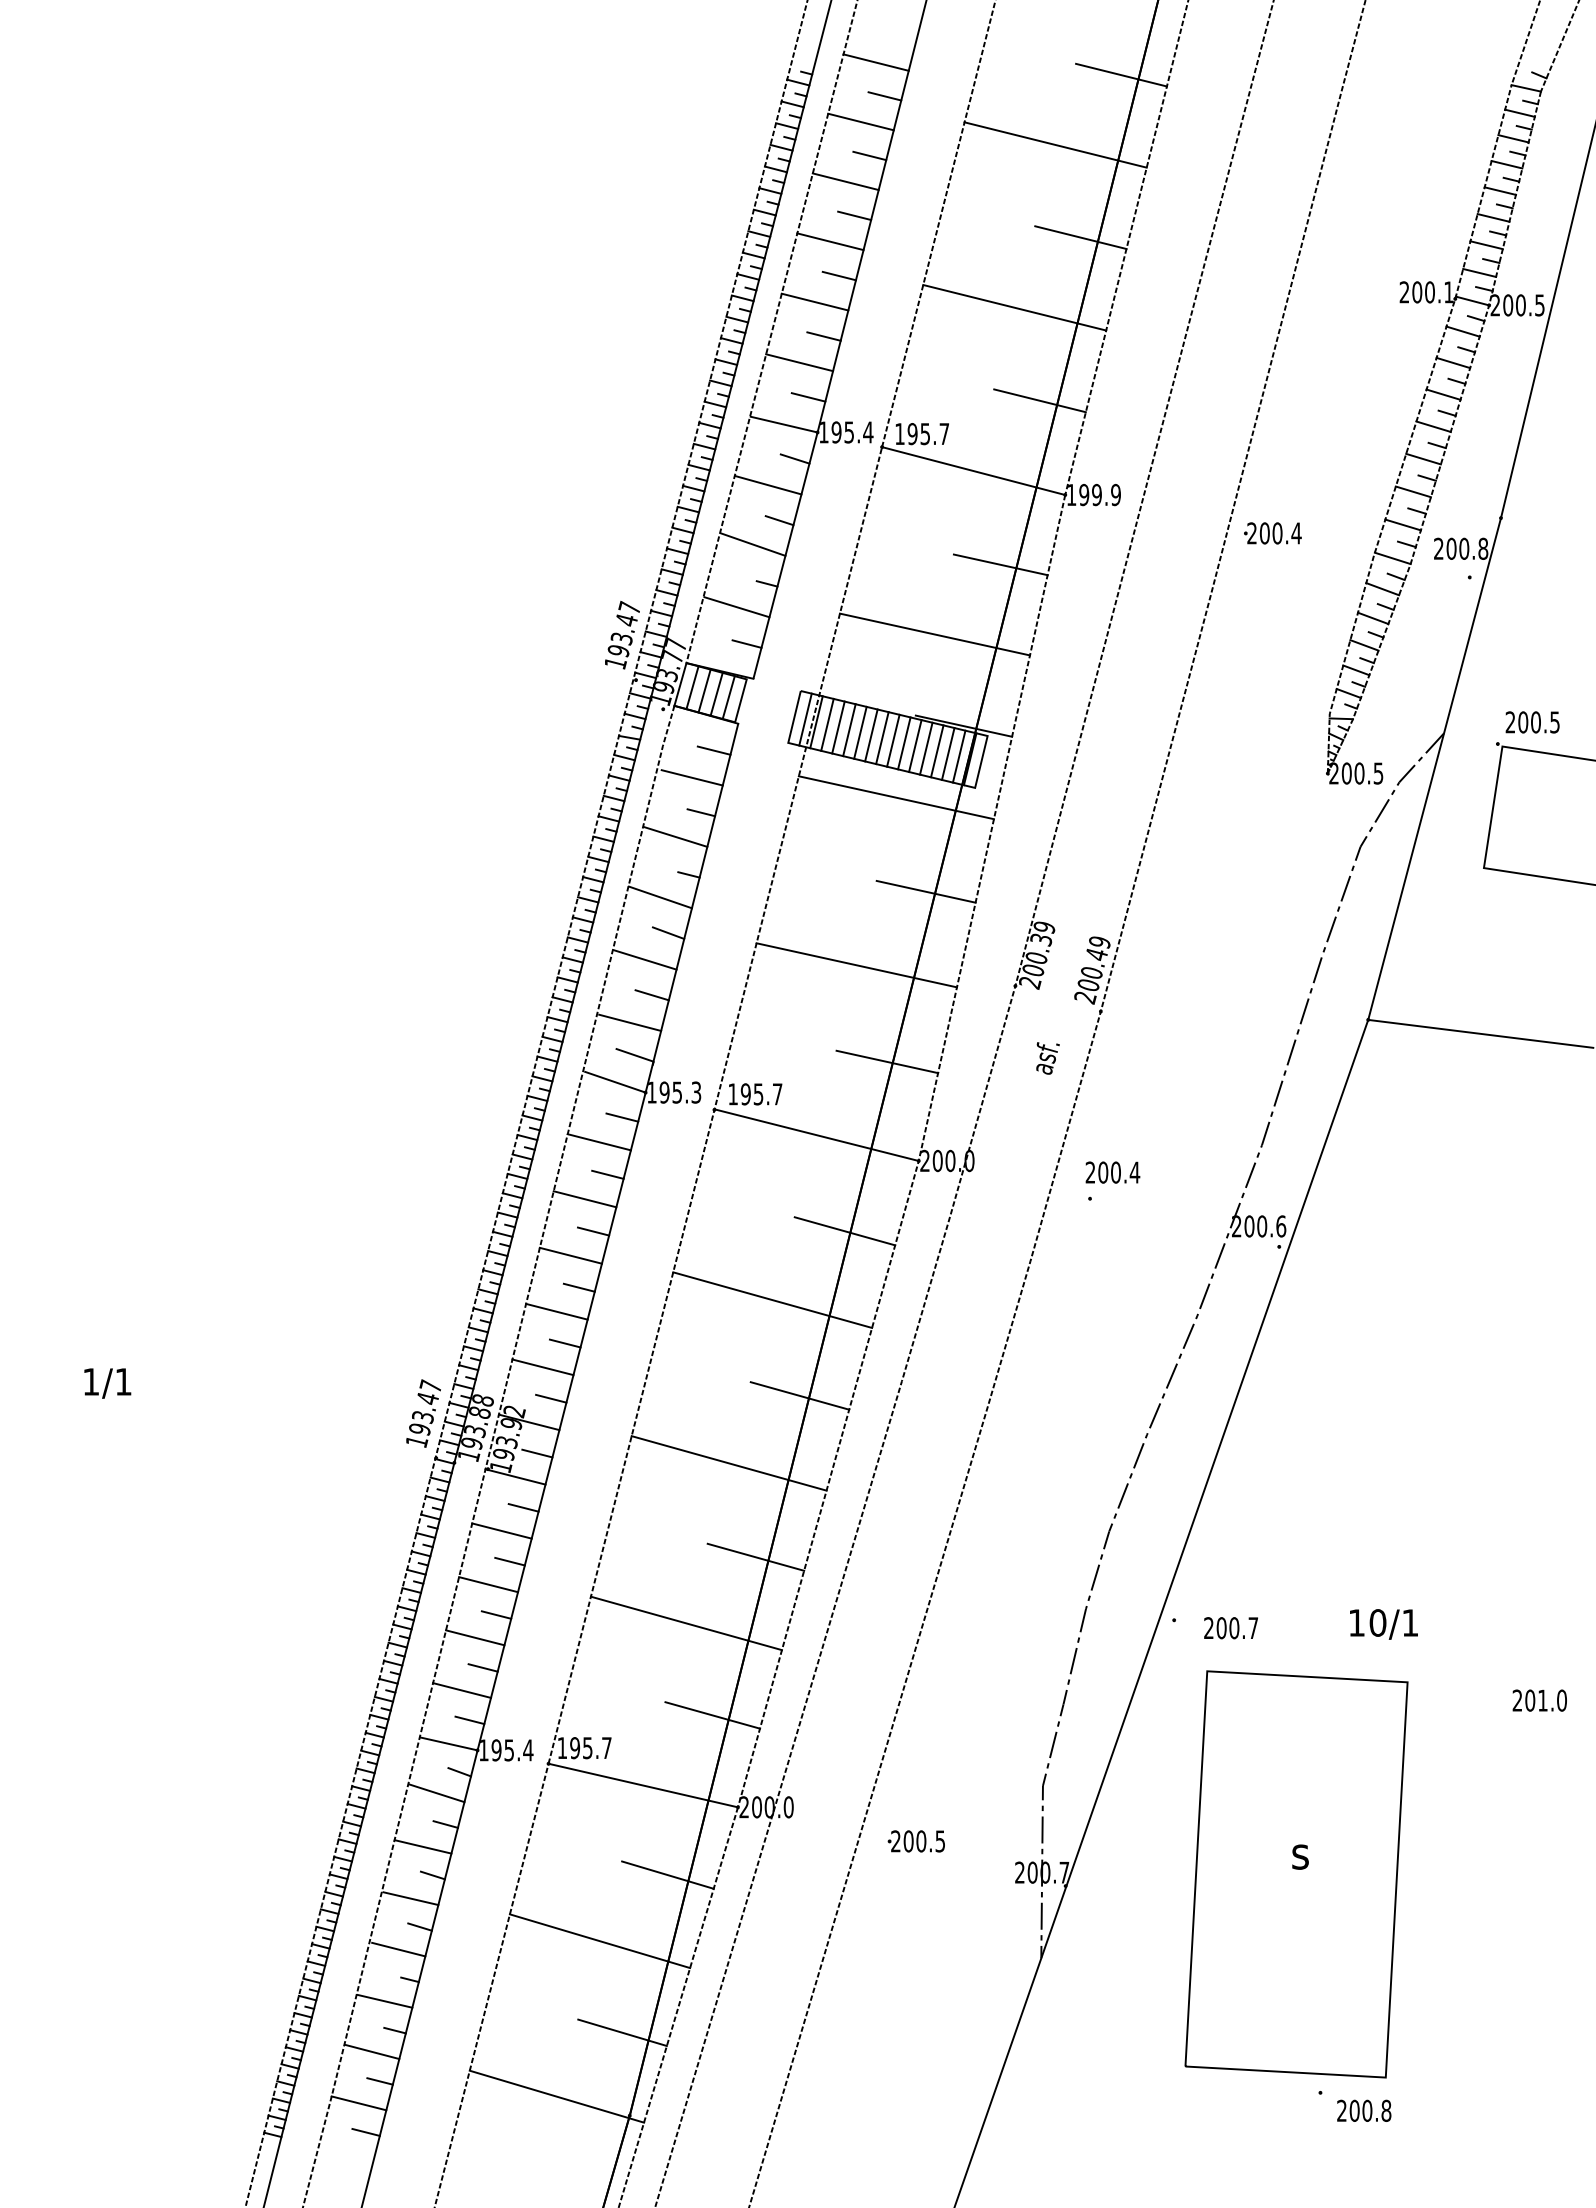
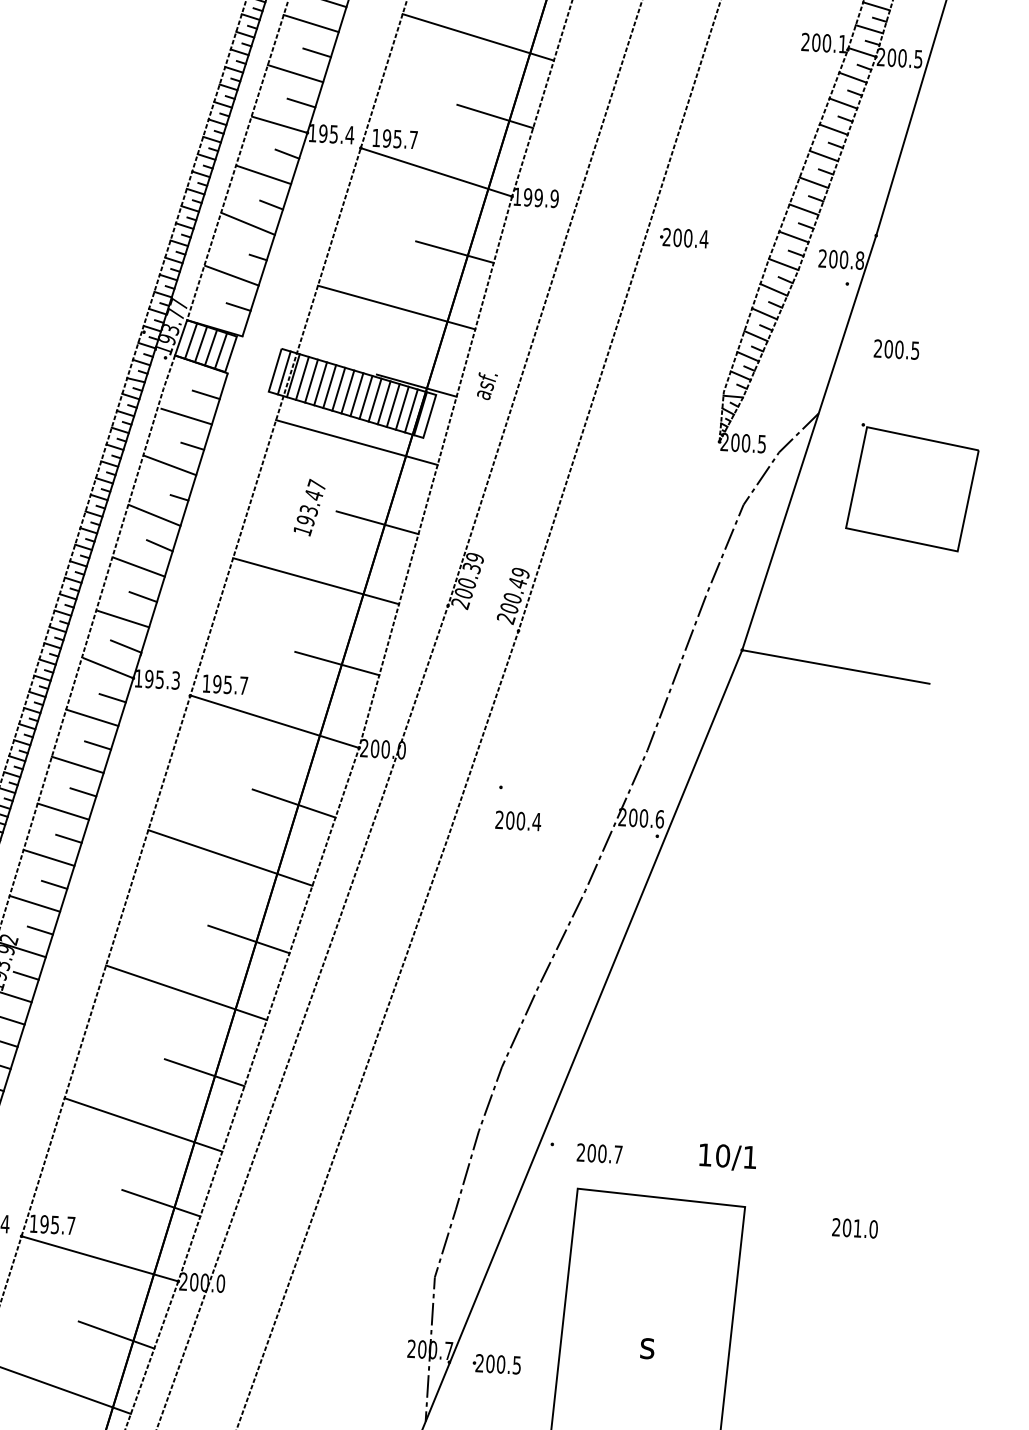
text: (622, 634) -> (309, 507), moved
text: (1532, 722) -> (896, 349), moved
text: (1047, 1058) -> (486, 386), moved
text: (1112, 1172) -> (518, 820), moved
part: (915, 1841) -> (496, 1364), moved

